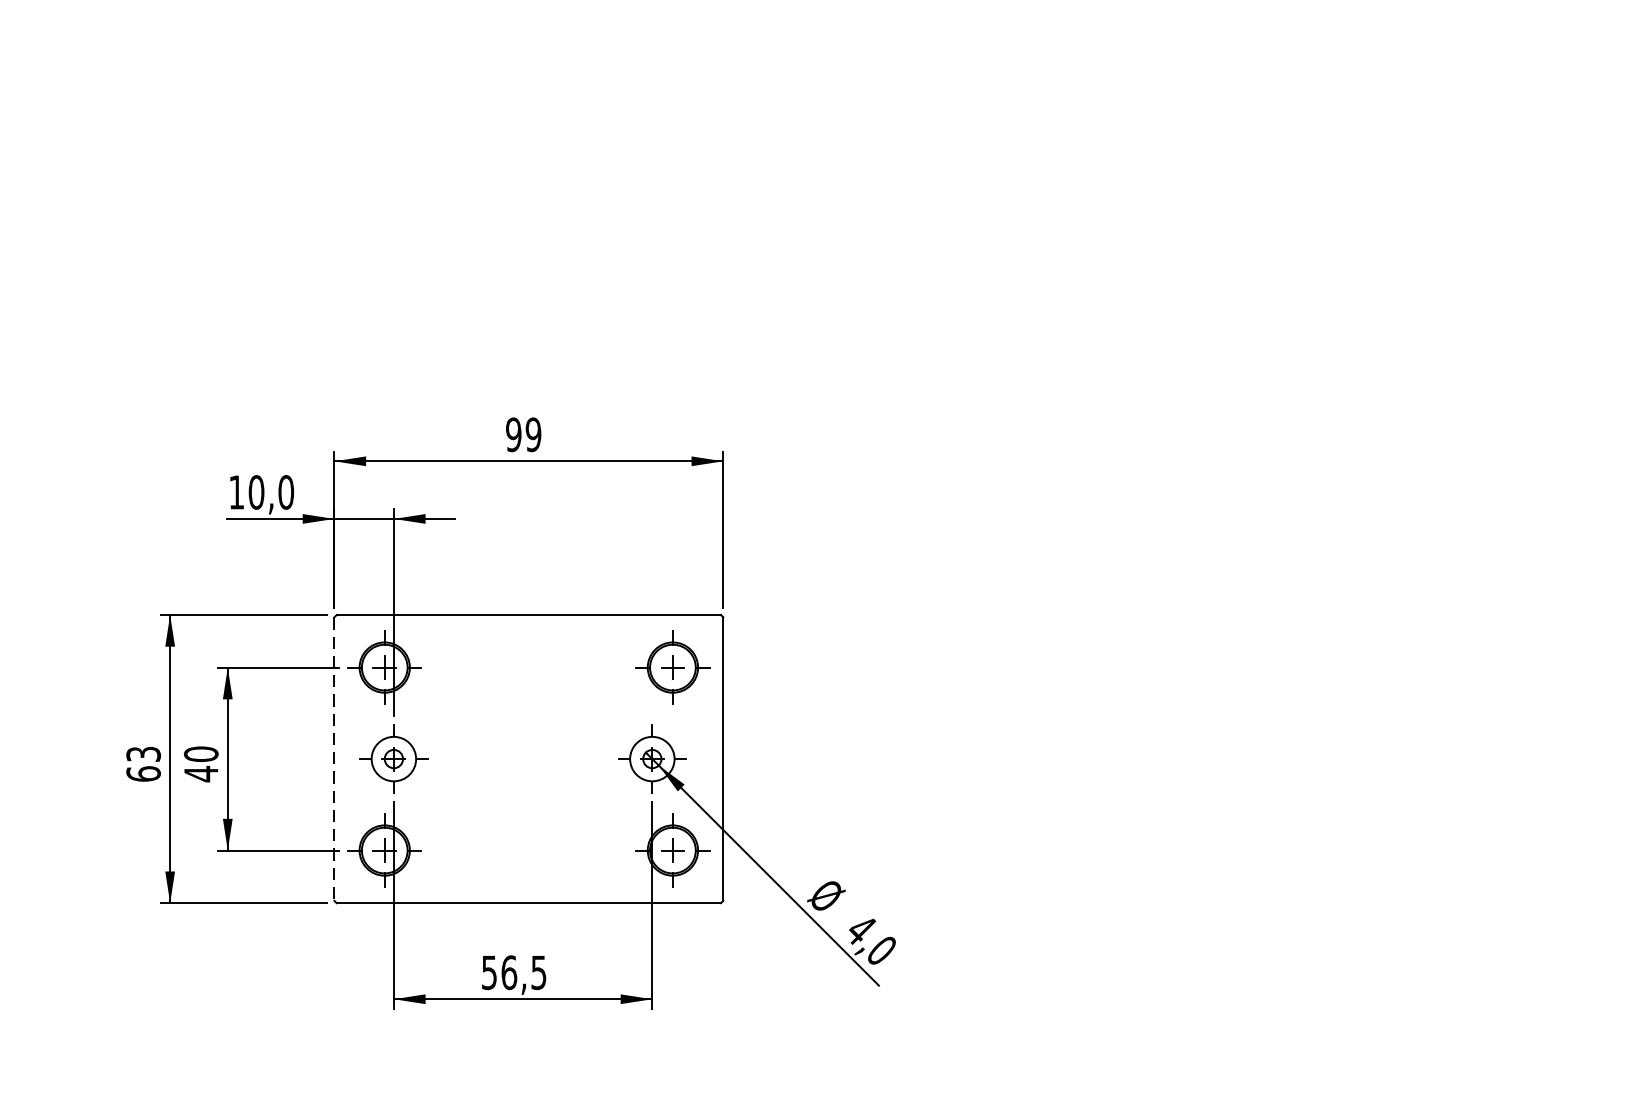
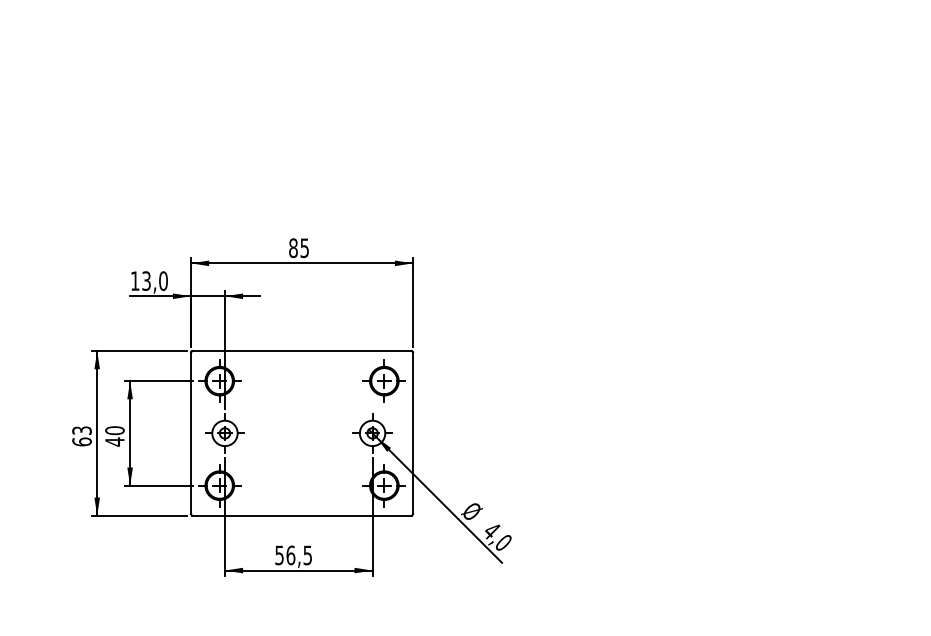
text: (524, 435) -> (299, 248), 99 -> 85
text: (256, 491) -> (146, 280), 10,0 -> 13,0
line: (335, 759) -> (191, 433), dashed -> solid

